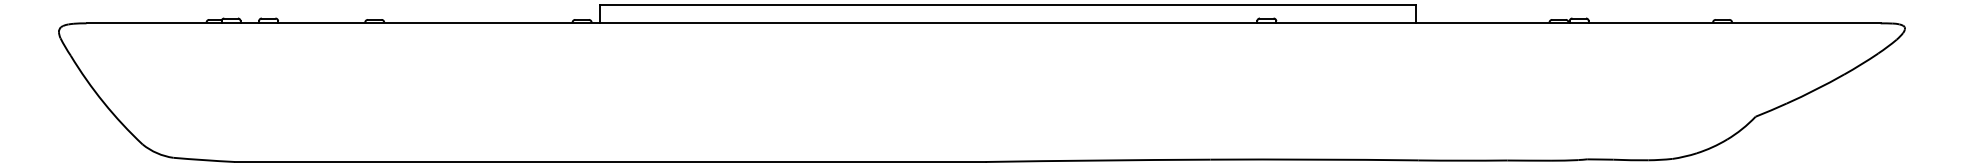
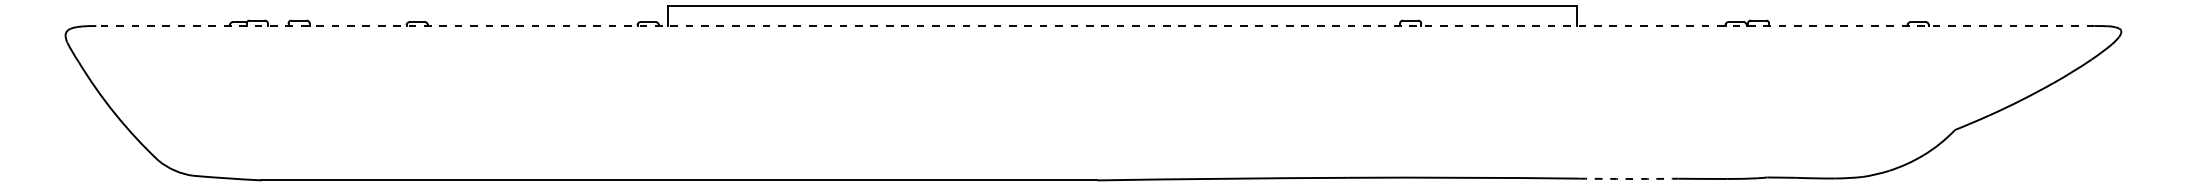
line: (983, 23) -> (1095, 26), solid -> dashed
arc: (1462, 160) -> (1628, 178), solid -> dashed

